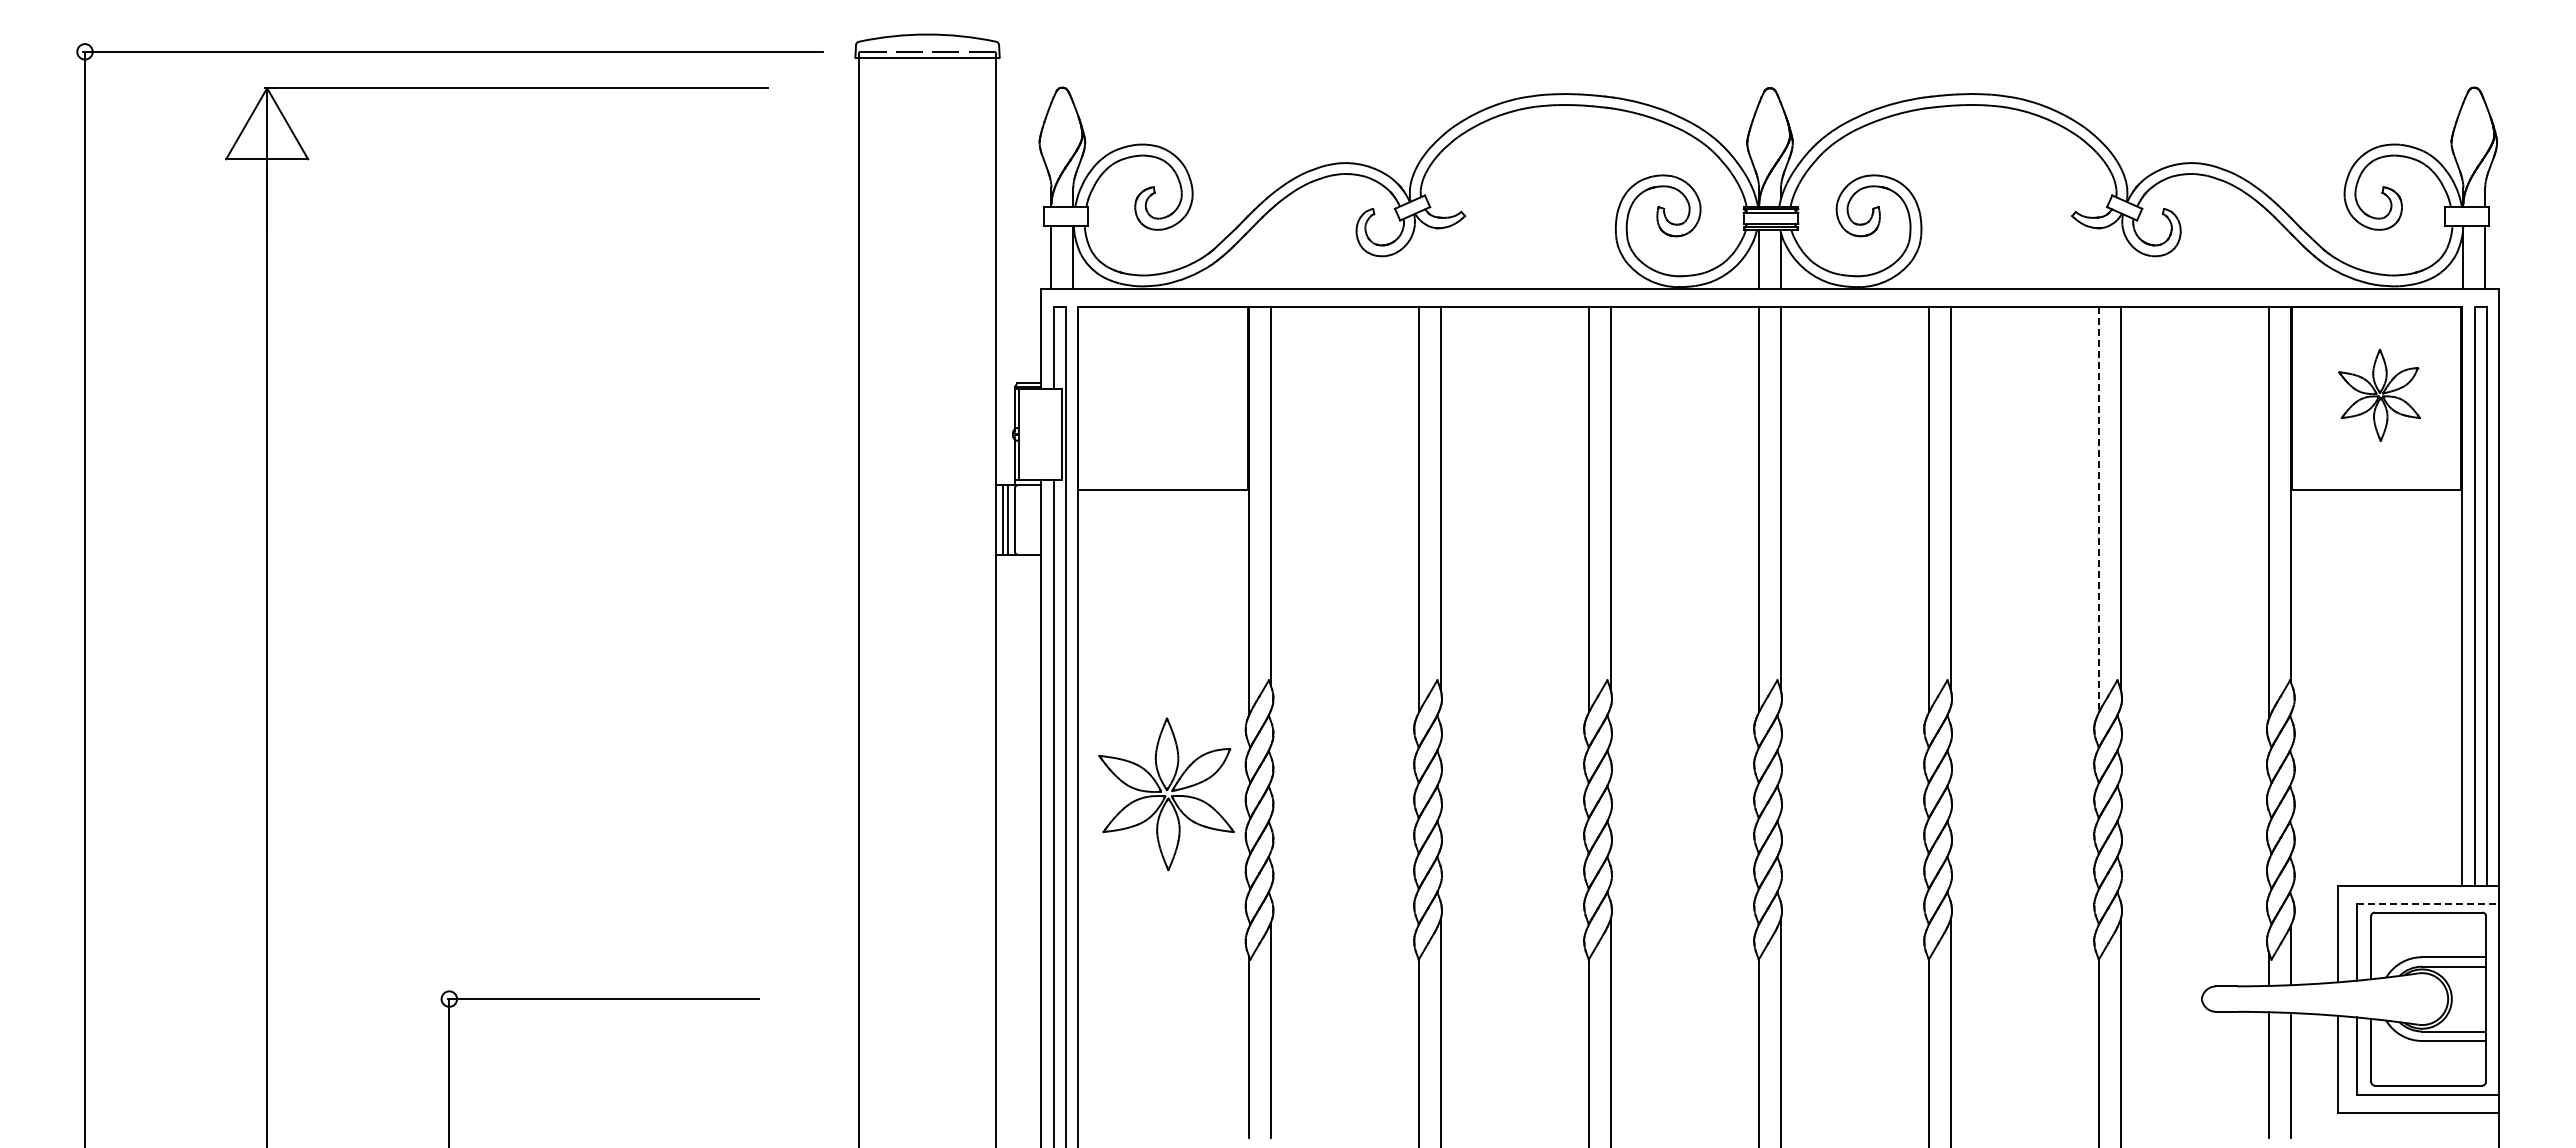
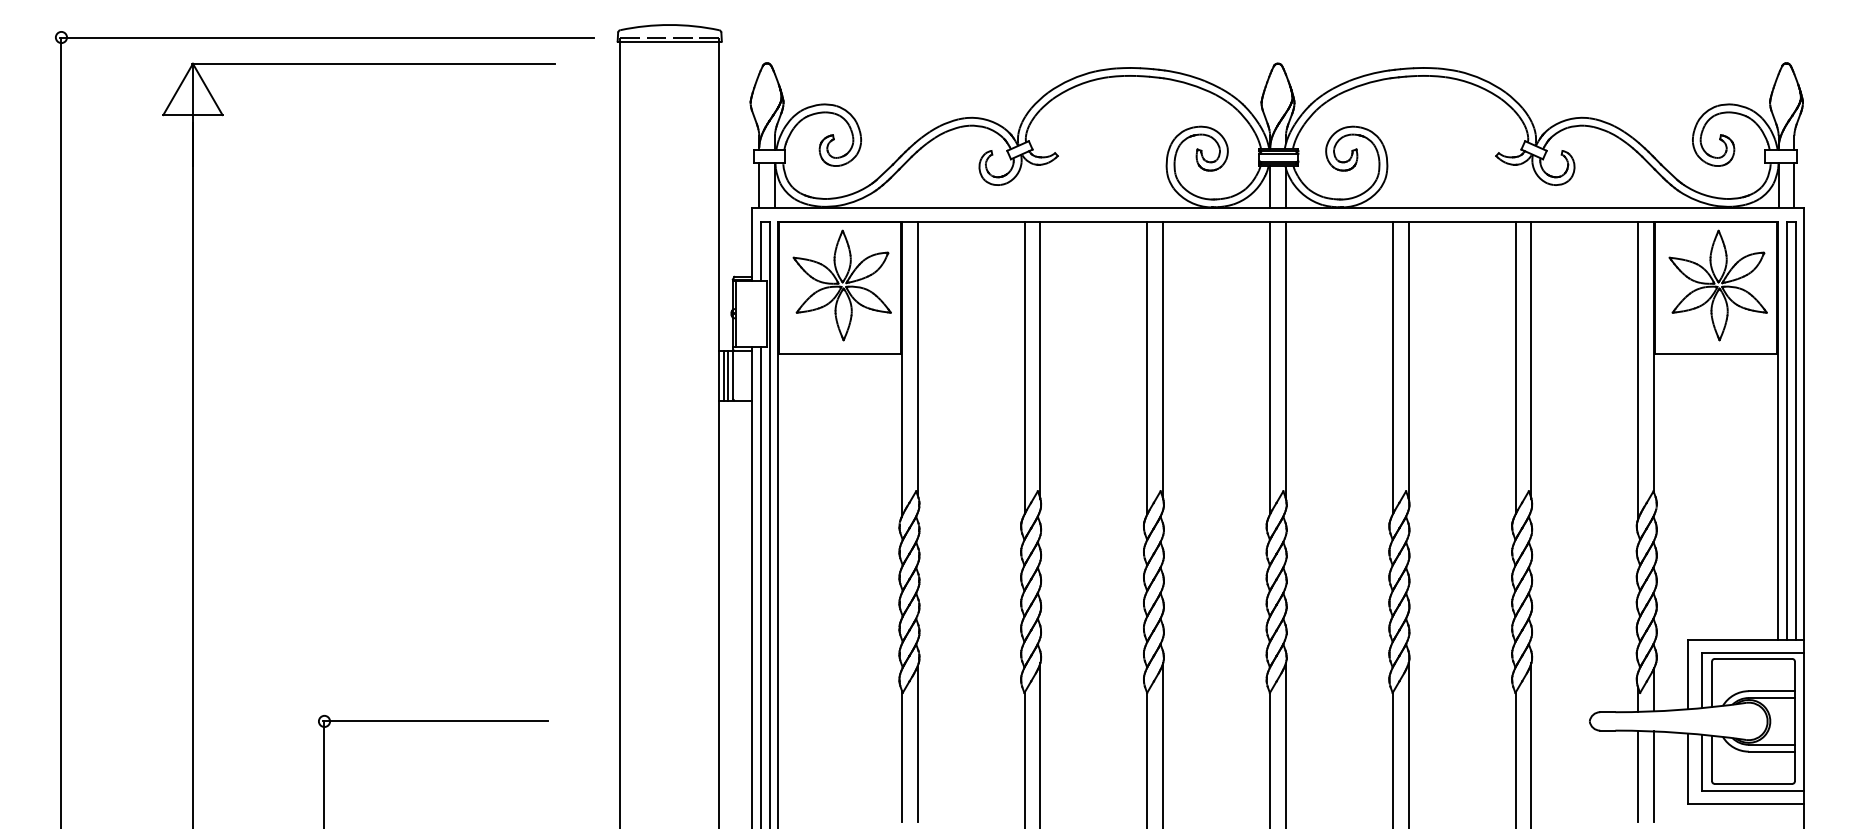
part: (2379, 395) -> (1718, 285), size x1.67
line: (2099, 510) -> (1515, 368), dashed -> solid
part: (1166, 794) -> (842, 285), moved
line: (2427, 903) -> (1752, 652), dashed -> solid

